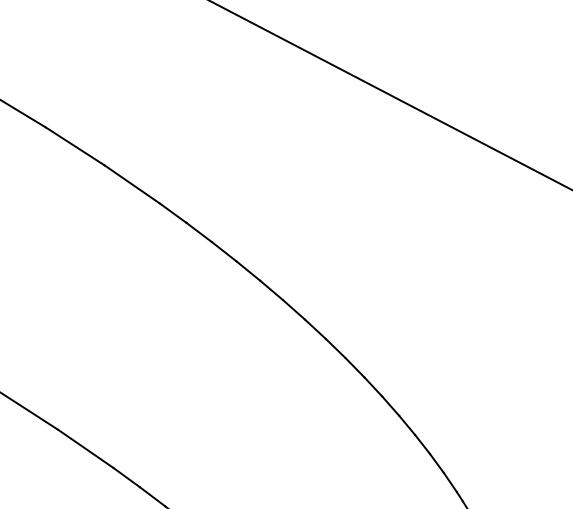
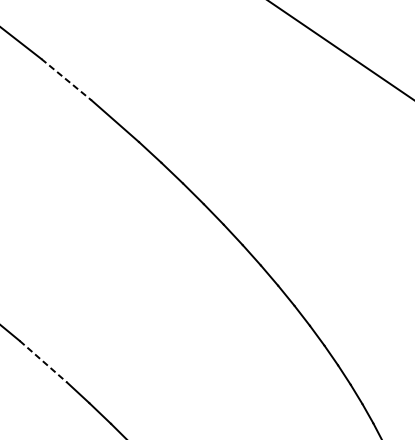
line: (75, 146) -> (66, 79), solid -> dashed
line: (85, 448) -> (43, 361), solid -> dashed

